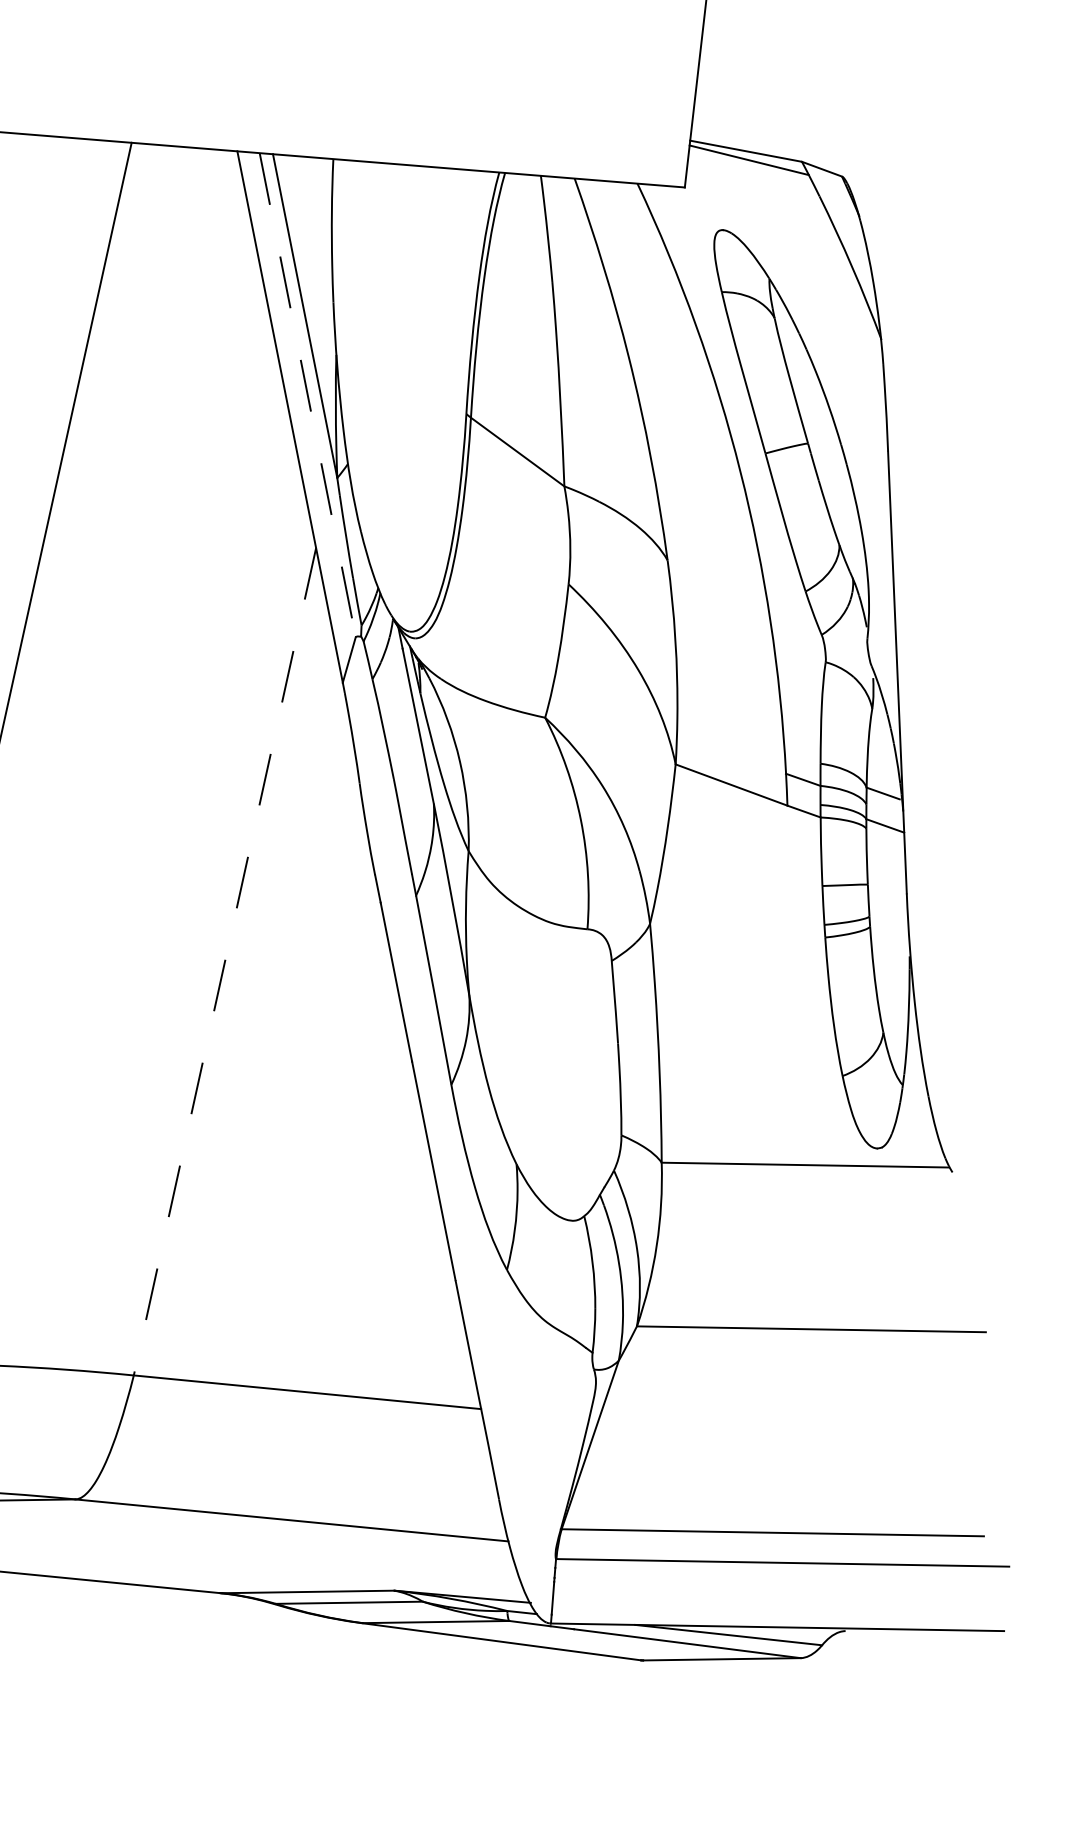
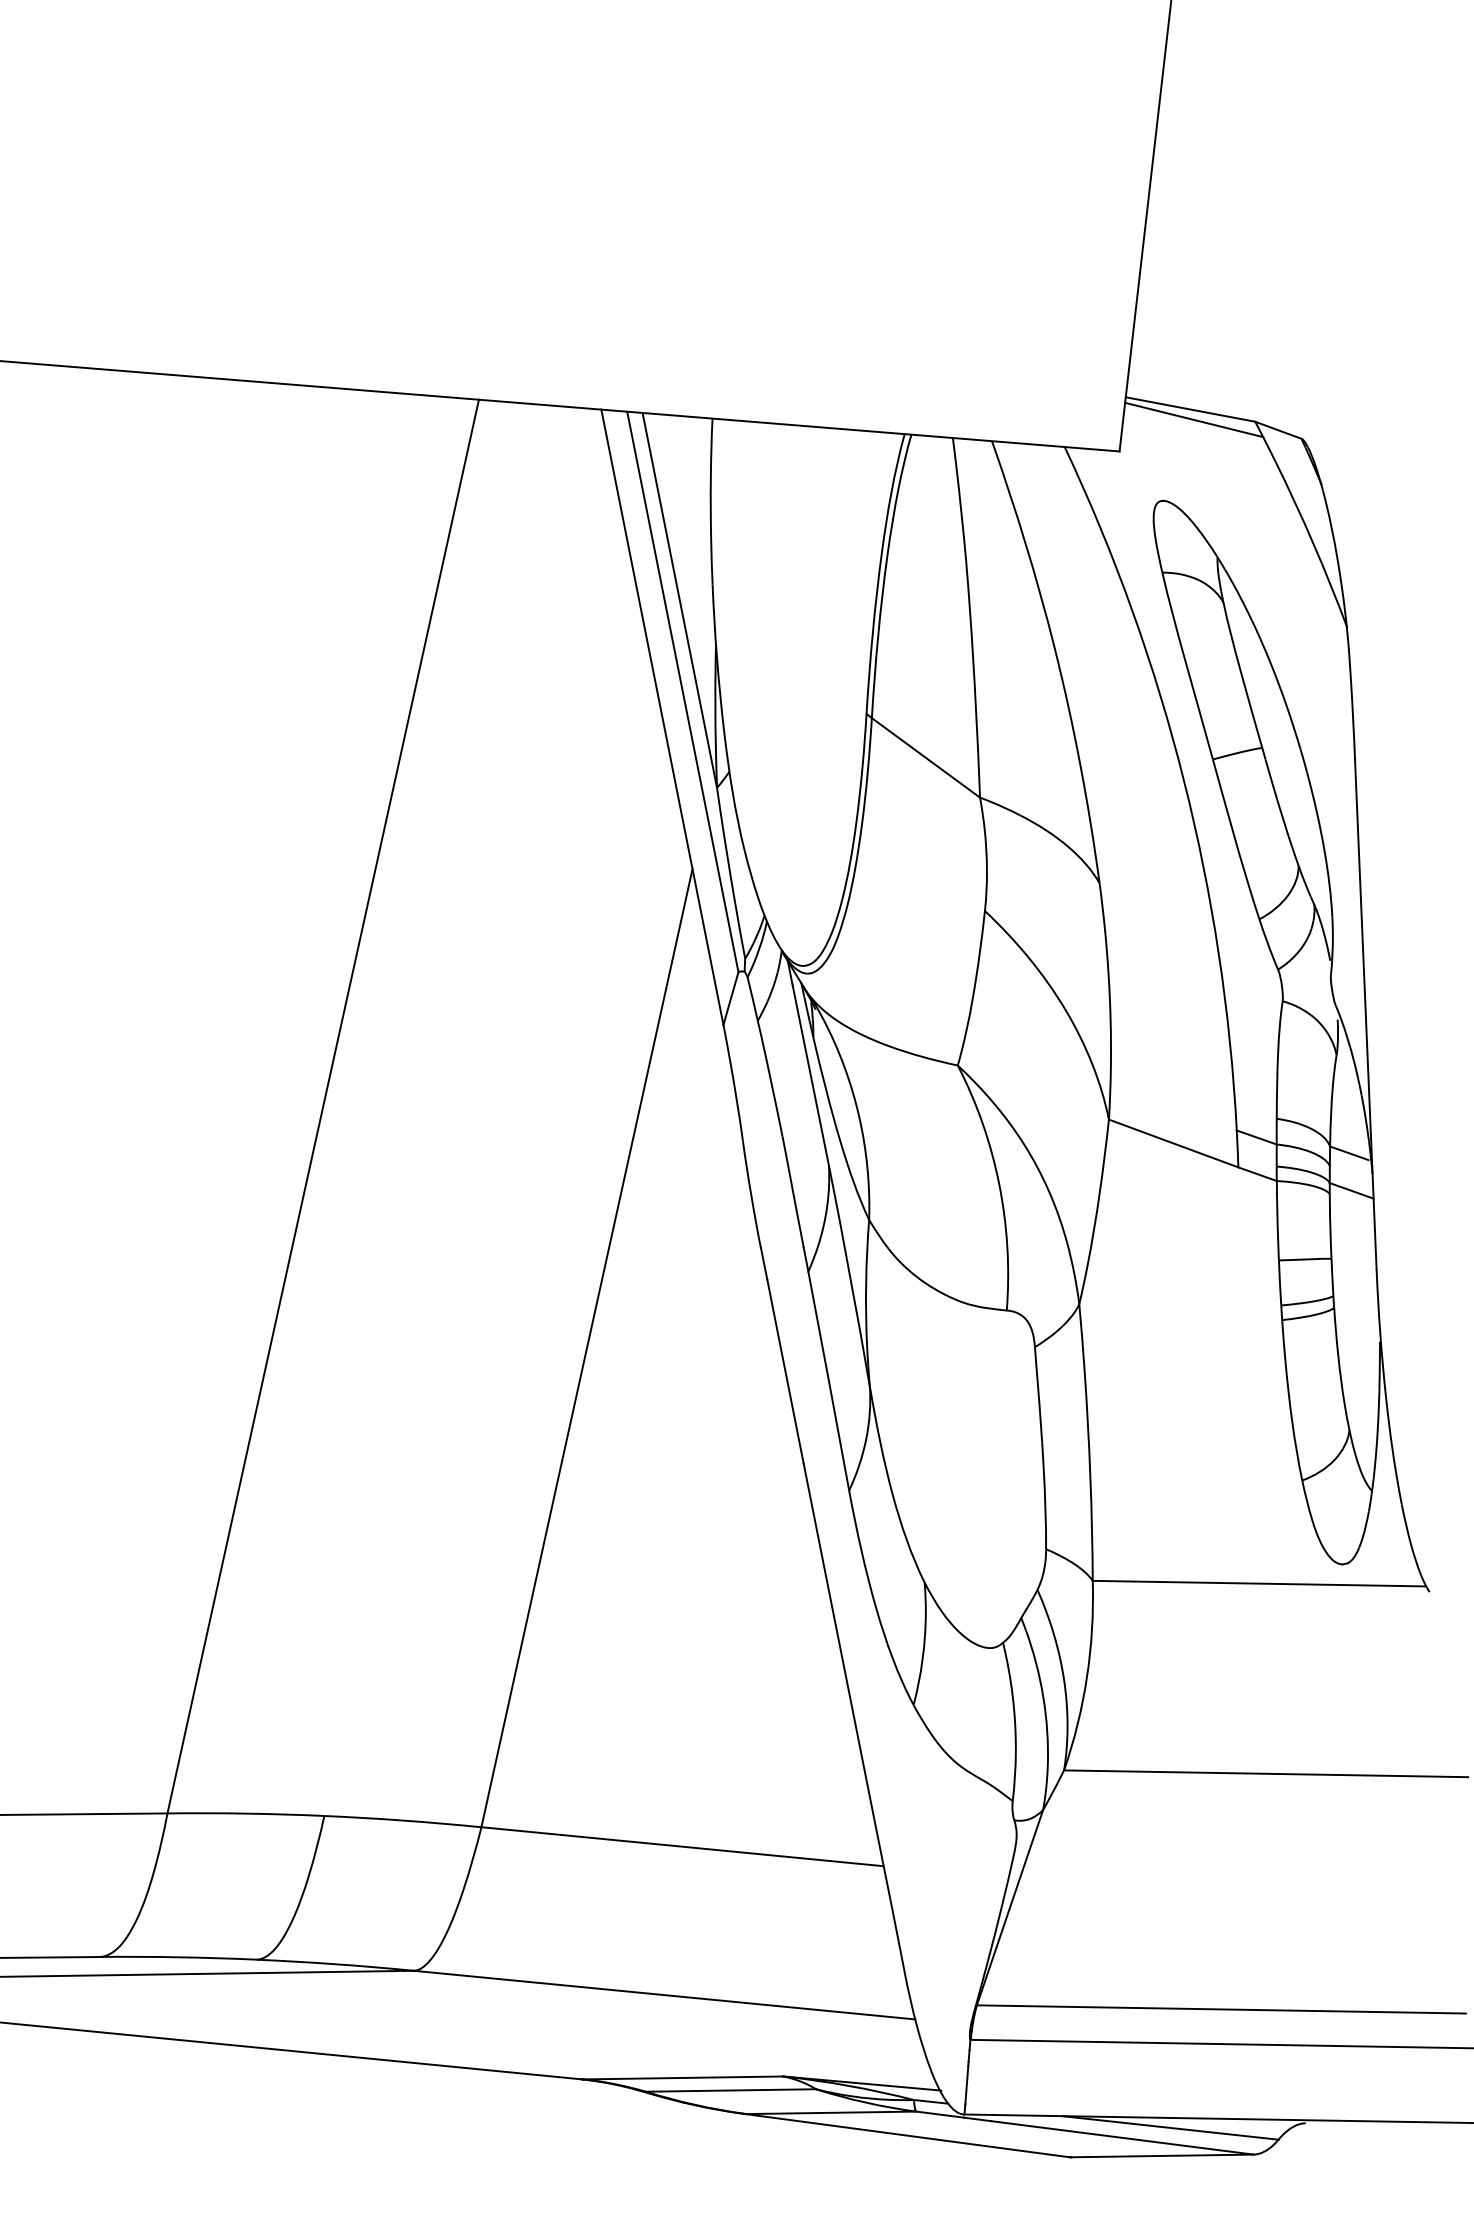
line: (307, 394) -> (682, 691), dashed -> solid
line: (224, 962) -> (586, 1348), dashed -> solid

